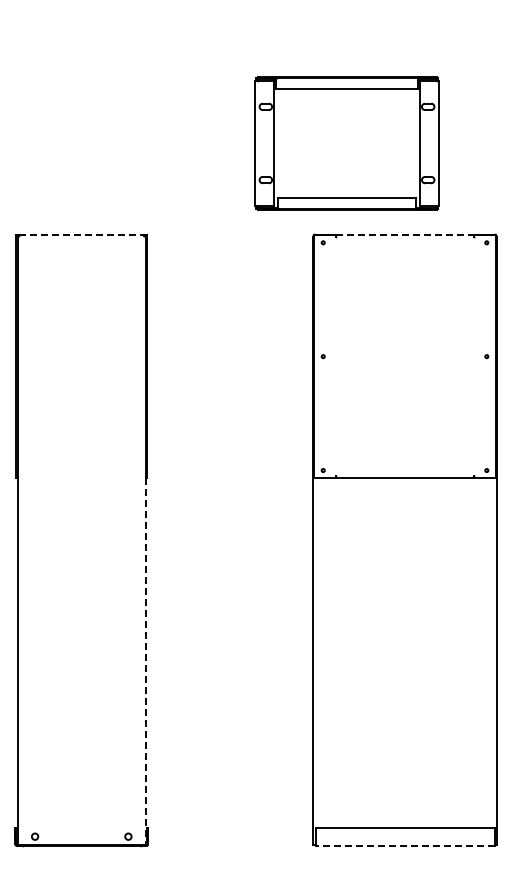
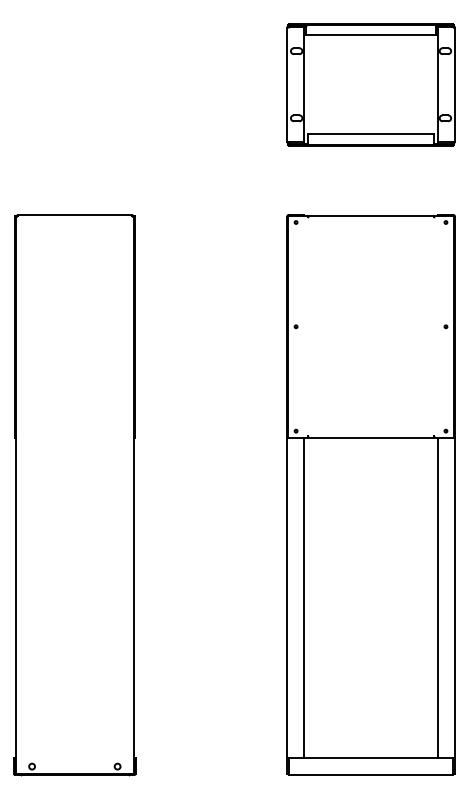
part: (346, 143) -> (370, 84), moved
line: (81, 234) -> (74, 214), dashed -> solid
line: (405, 235) -> (371, 215), dashed -> solid
line: (331, 652) -> (303, 597), added
line: (478, 652) -> (438, 597), added
line: (145, 661) -> (133, 606), dashed -> solid
line: (405, 845) -> (371, 774), dashed -> solid

